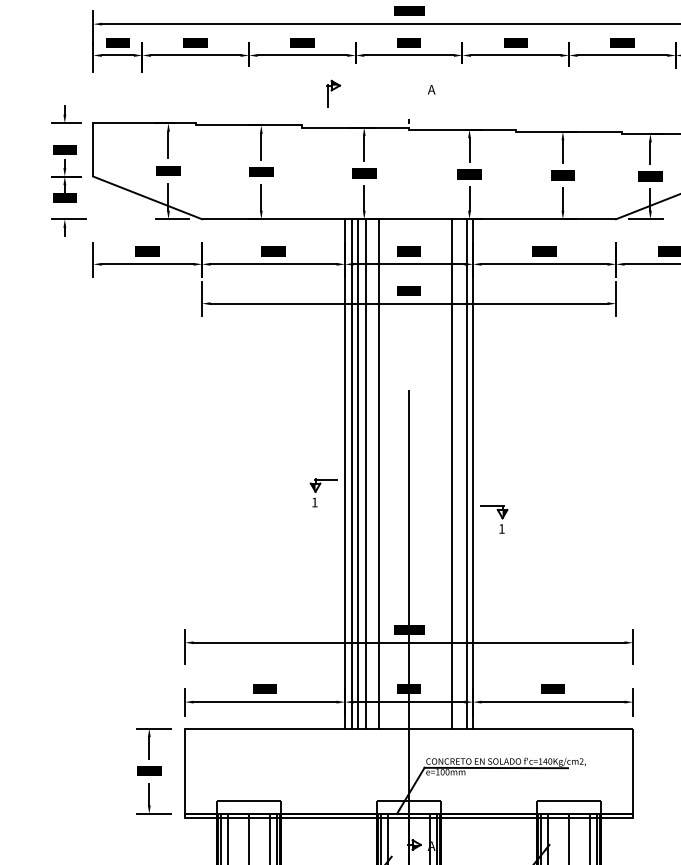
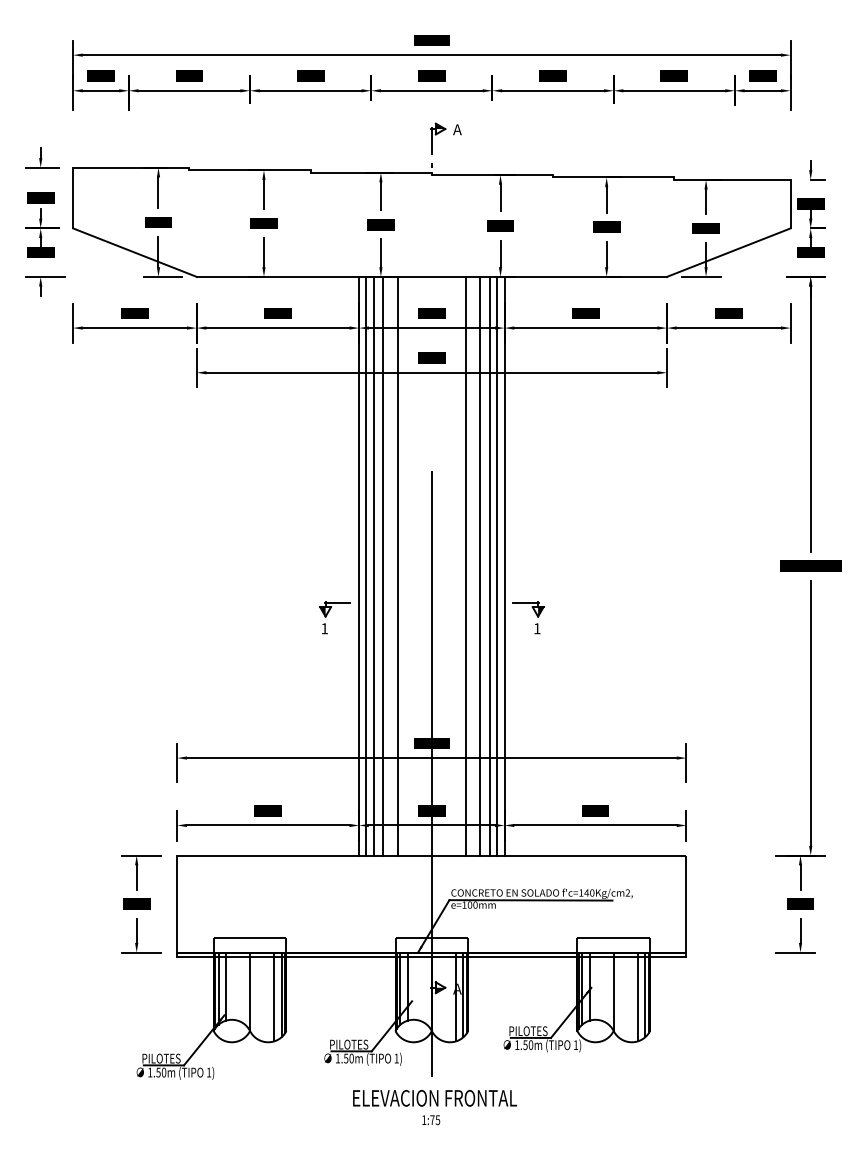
part: (333, 93) -> (438, 138), moved
line: (438, 473) -> (465, 565), added
line: (460, 473) -> (490, 565), added
part: (318, 489) -> (328, 613), moved

